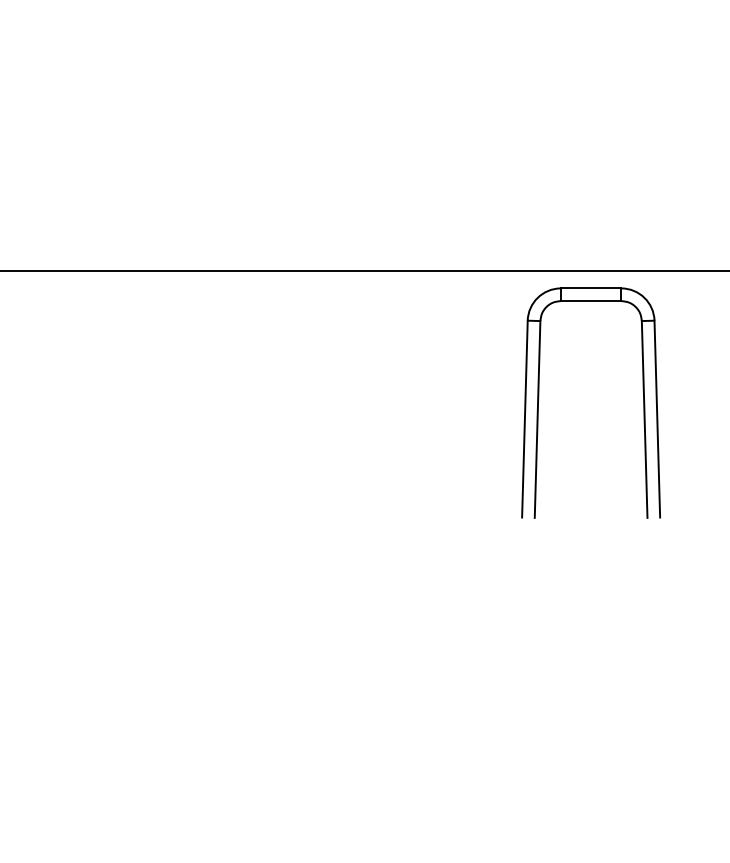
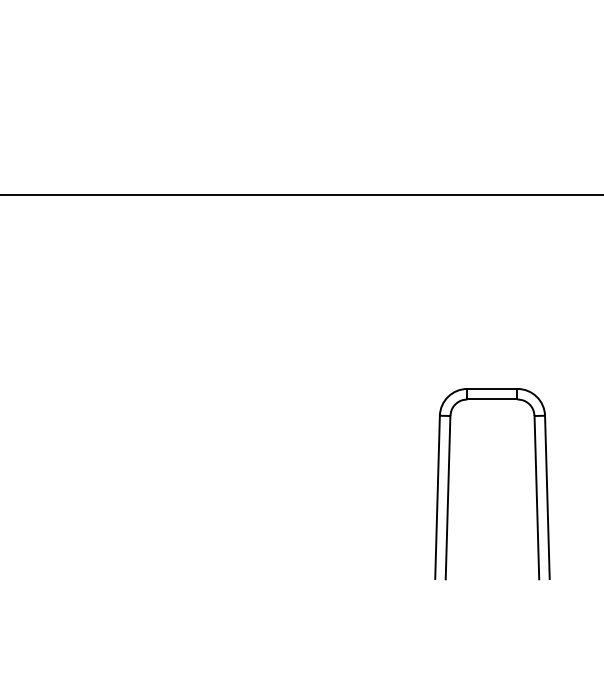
part: (539, 398) -> (449, 480), moved

